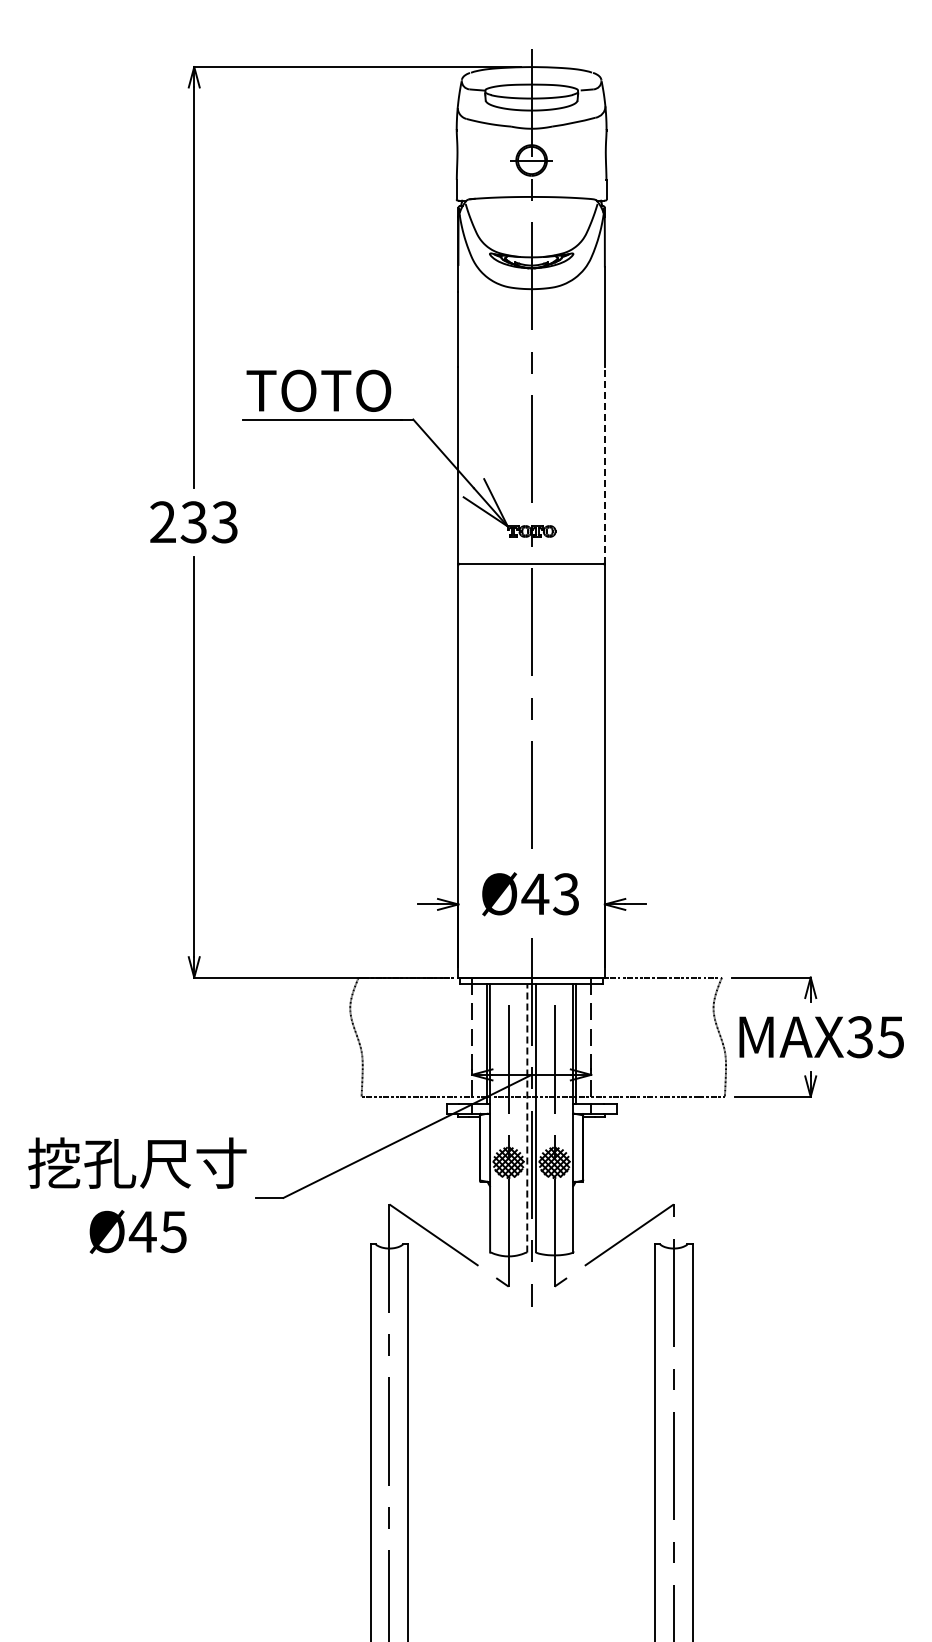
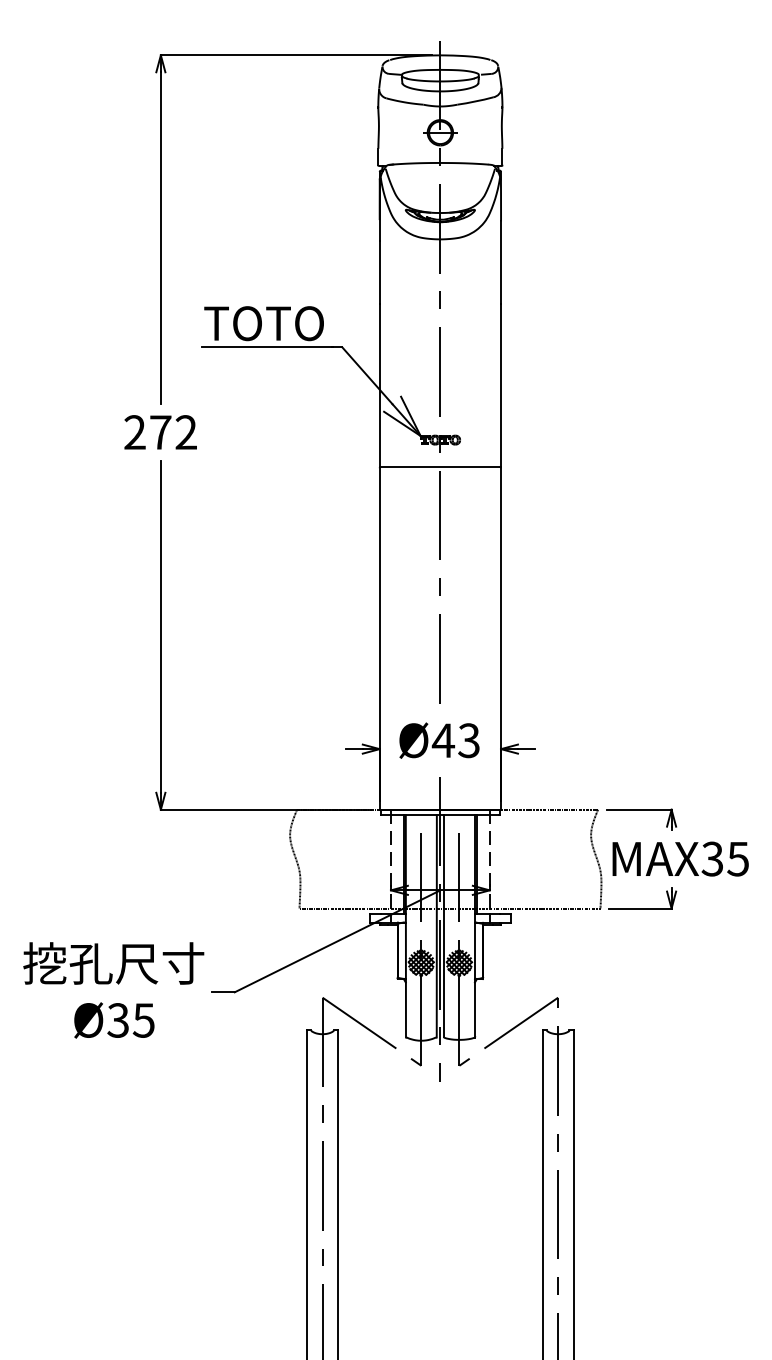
line: (604, 464) -> (500, 384), dashed -> solid
text: (208, 522) -> (172, 432), 233 -> 272
line: (527, 1117) -> (436, 925), dashed -> solid
text: (142, 1231) -> (117, 1020), 45 -> 35

